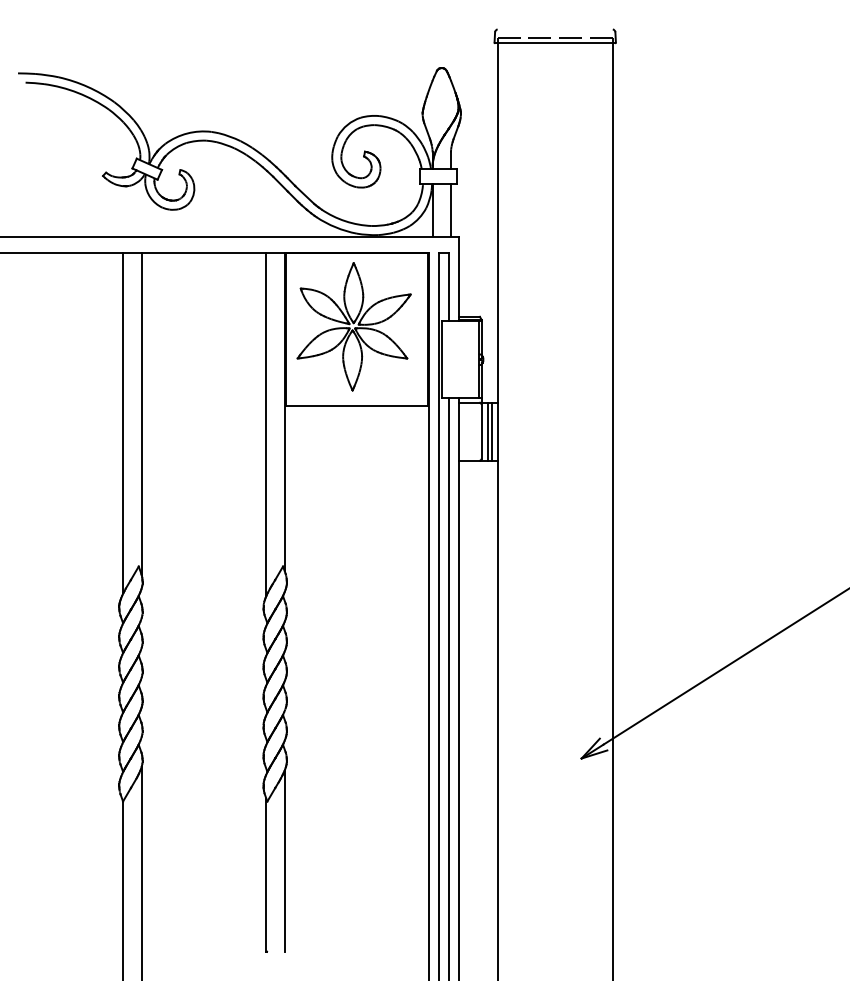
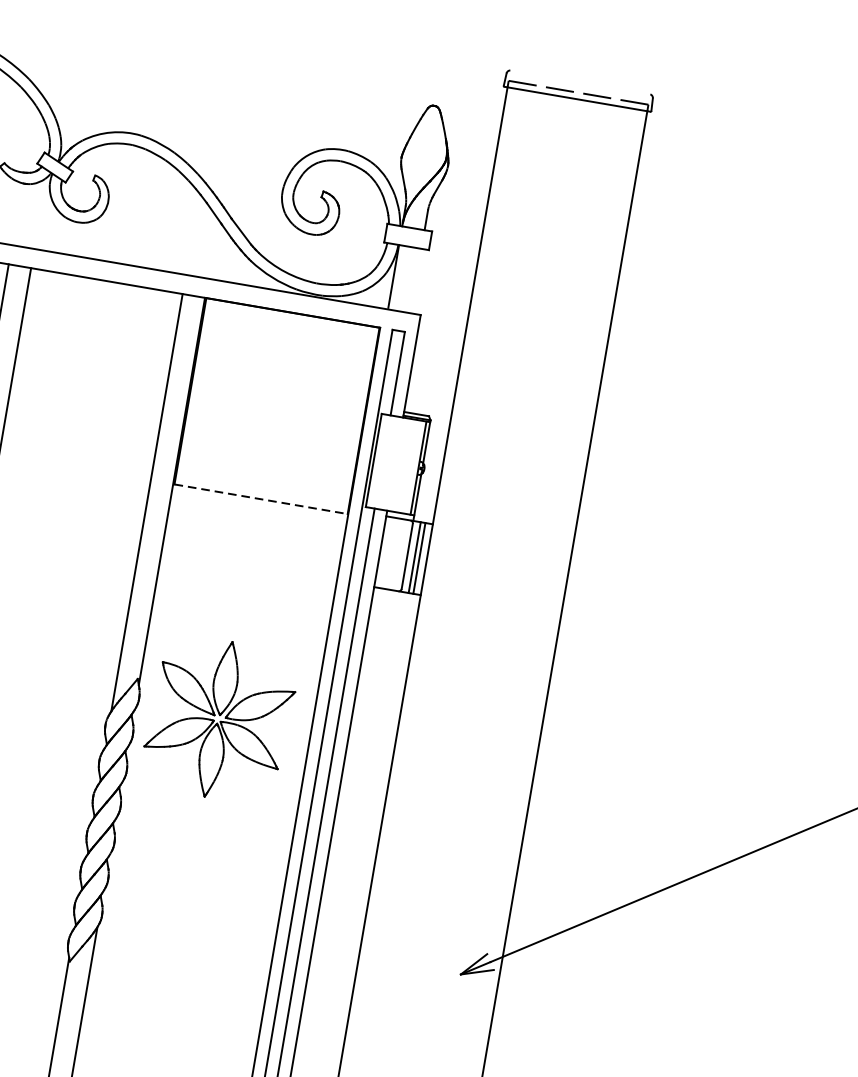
line: (451, 209) -> (416, 279), removed
part: (353, 326) -> (219, 719), moved
line: (357, 406) -> (261, 499), solid -> dashed

